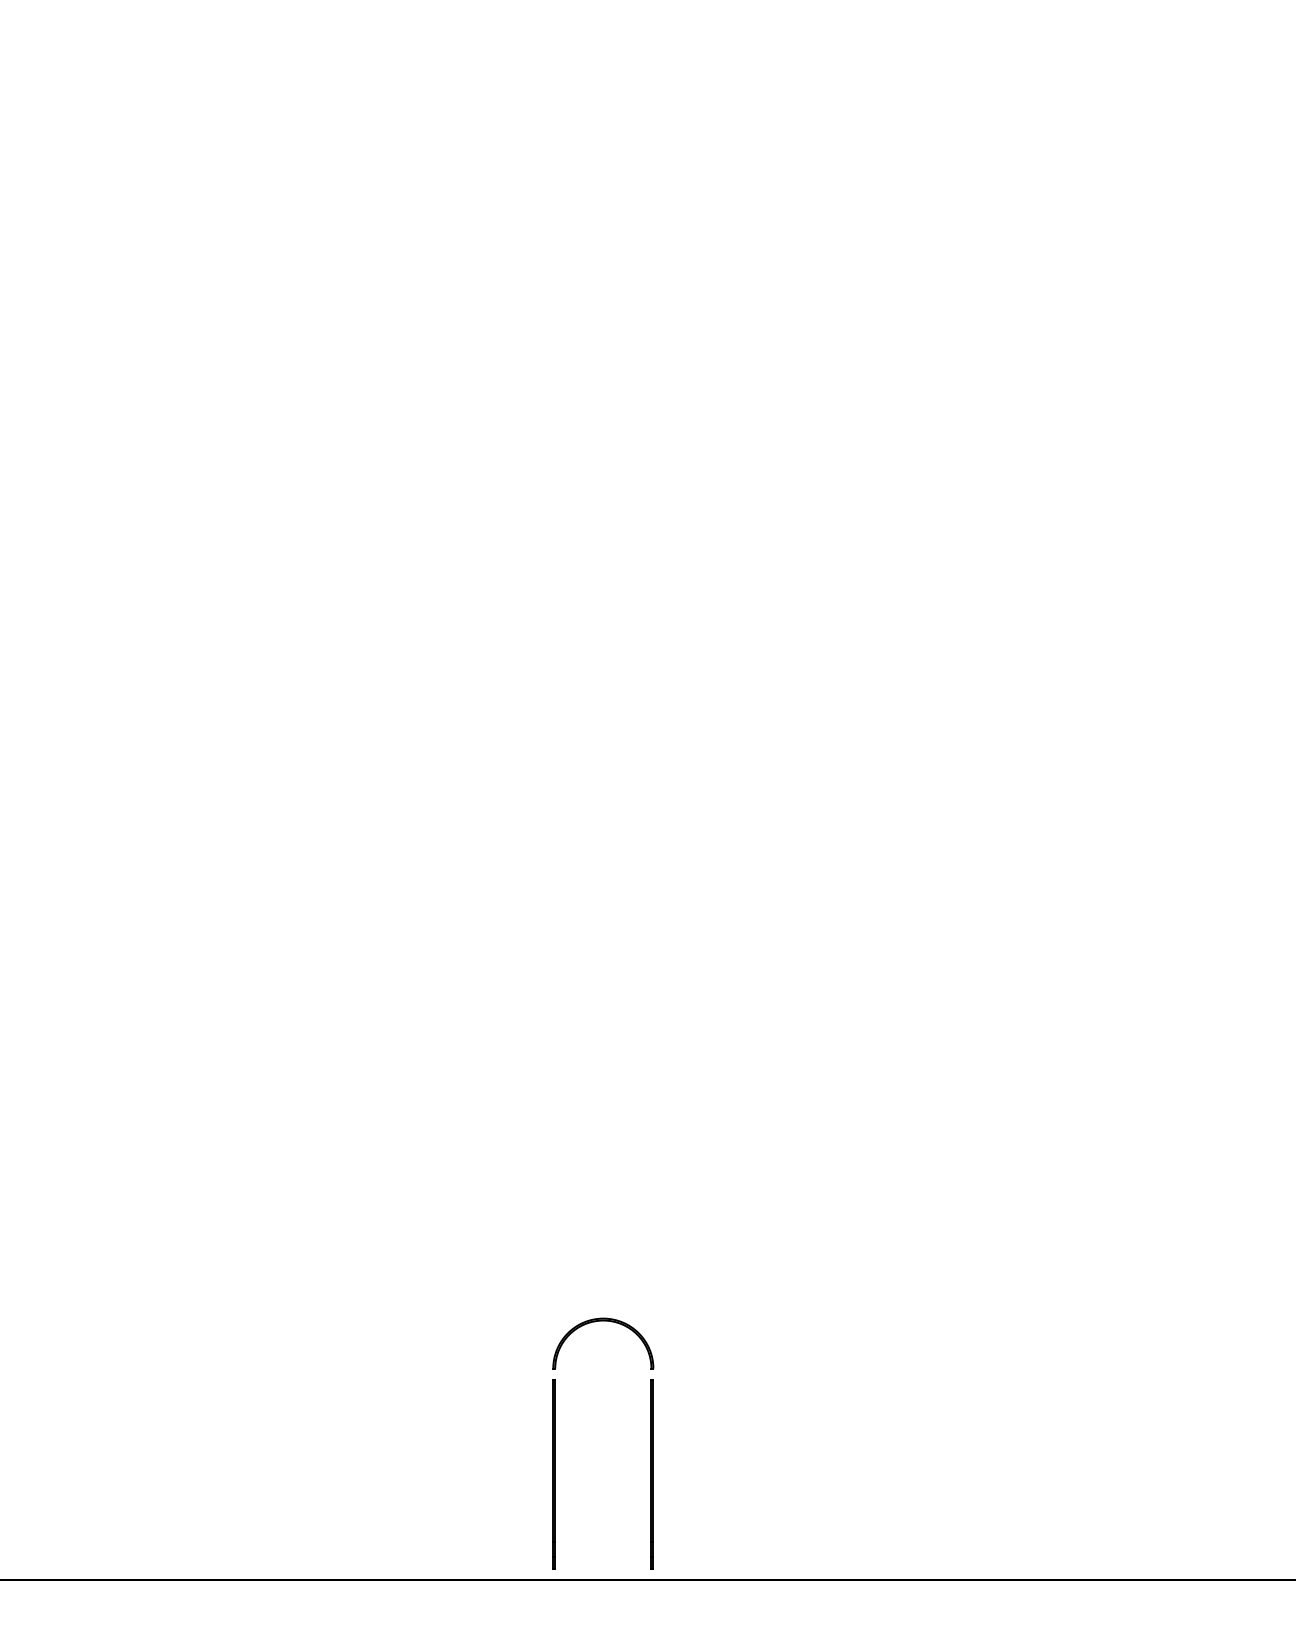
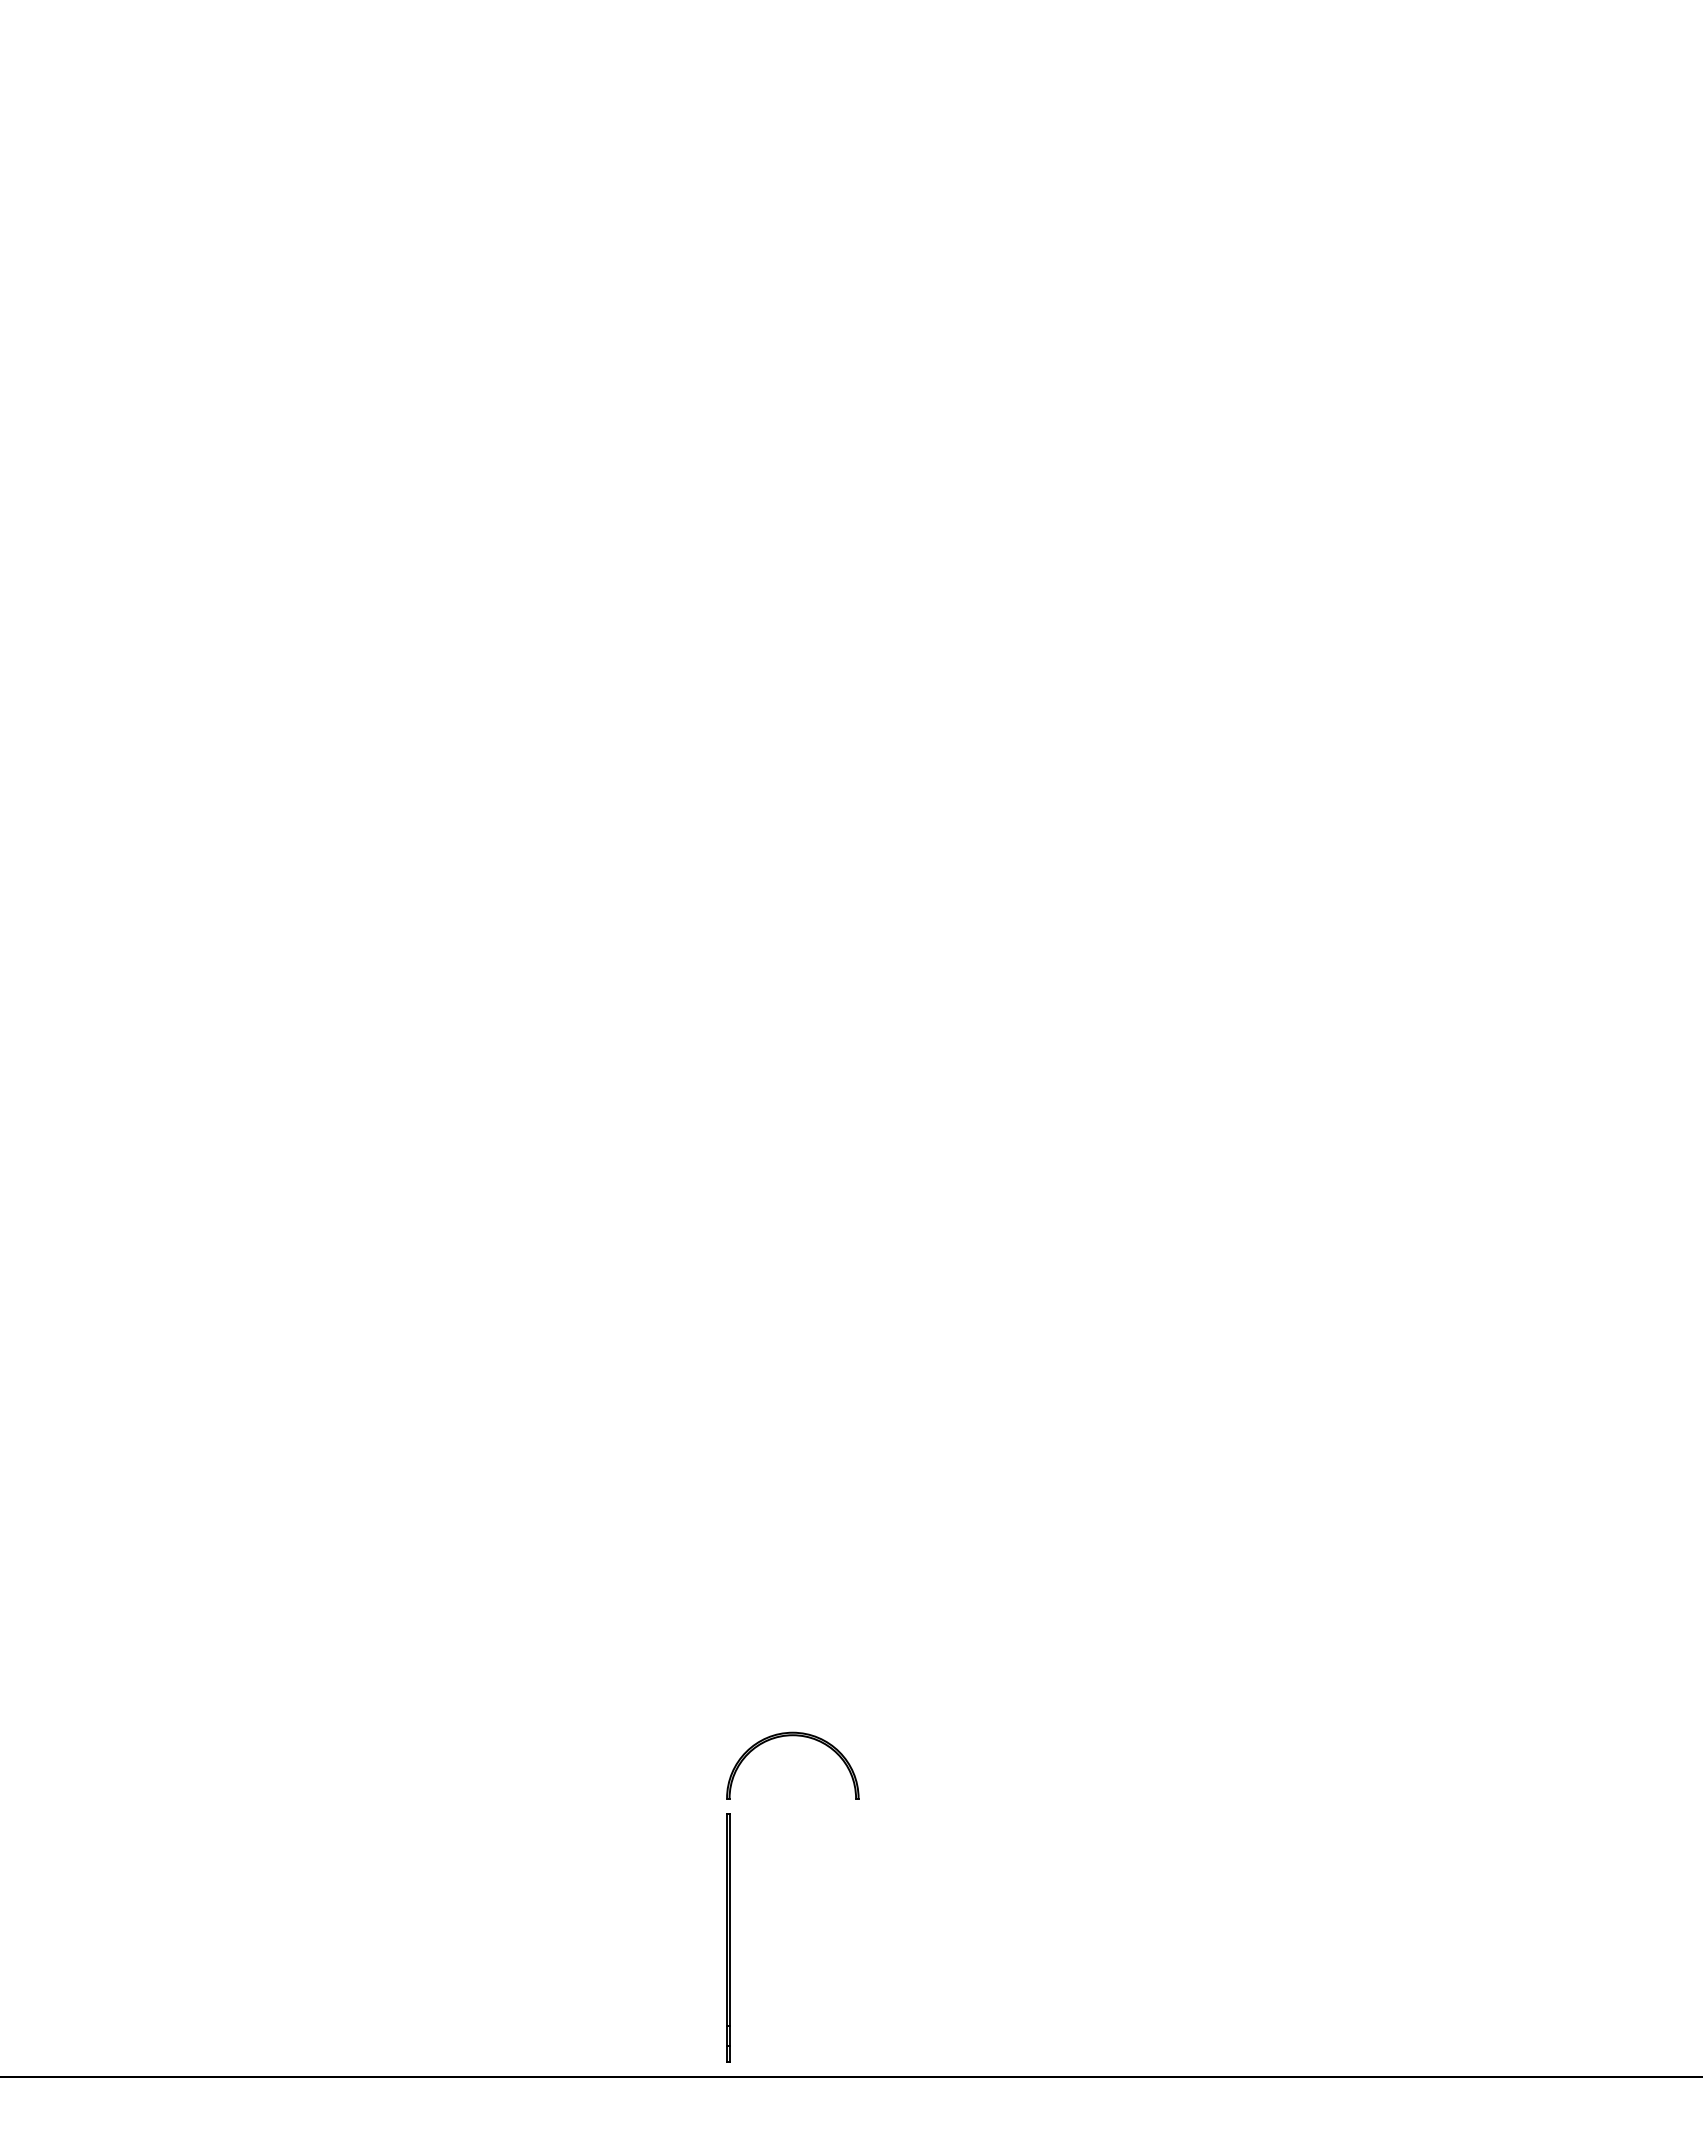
line: (651, 1474) -> (856, 1937), removed

